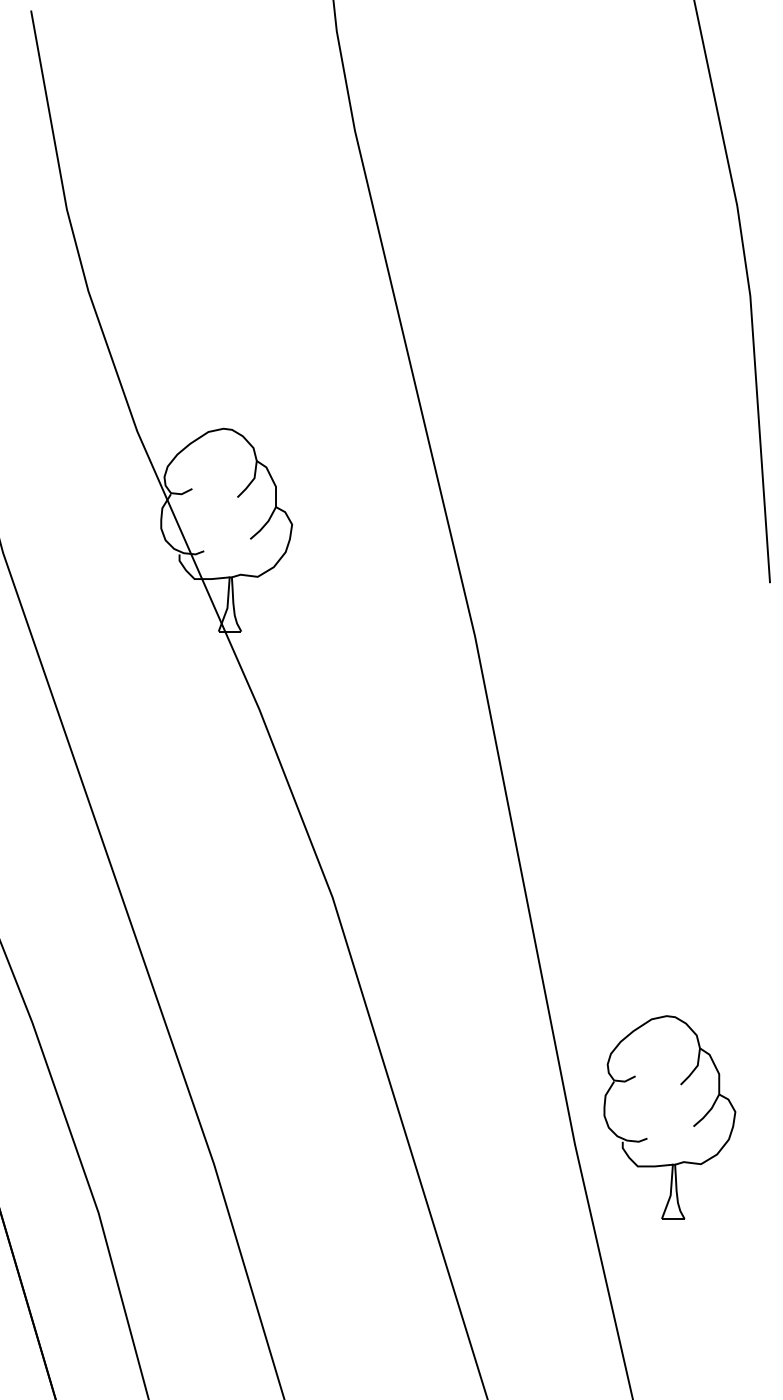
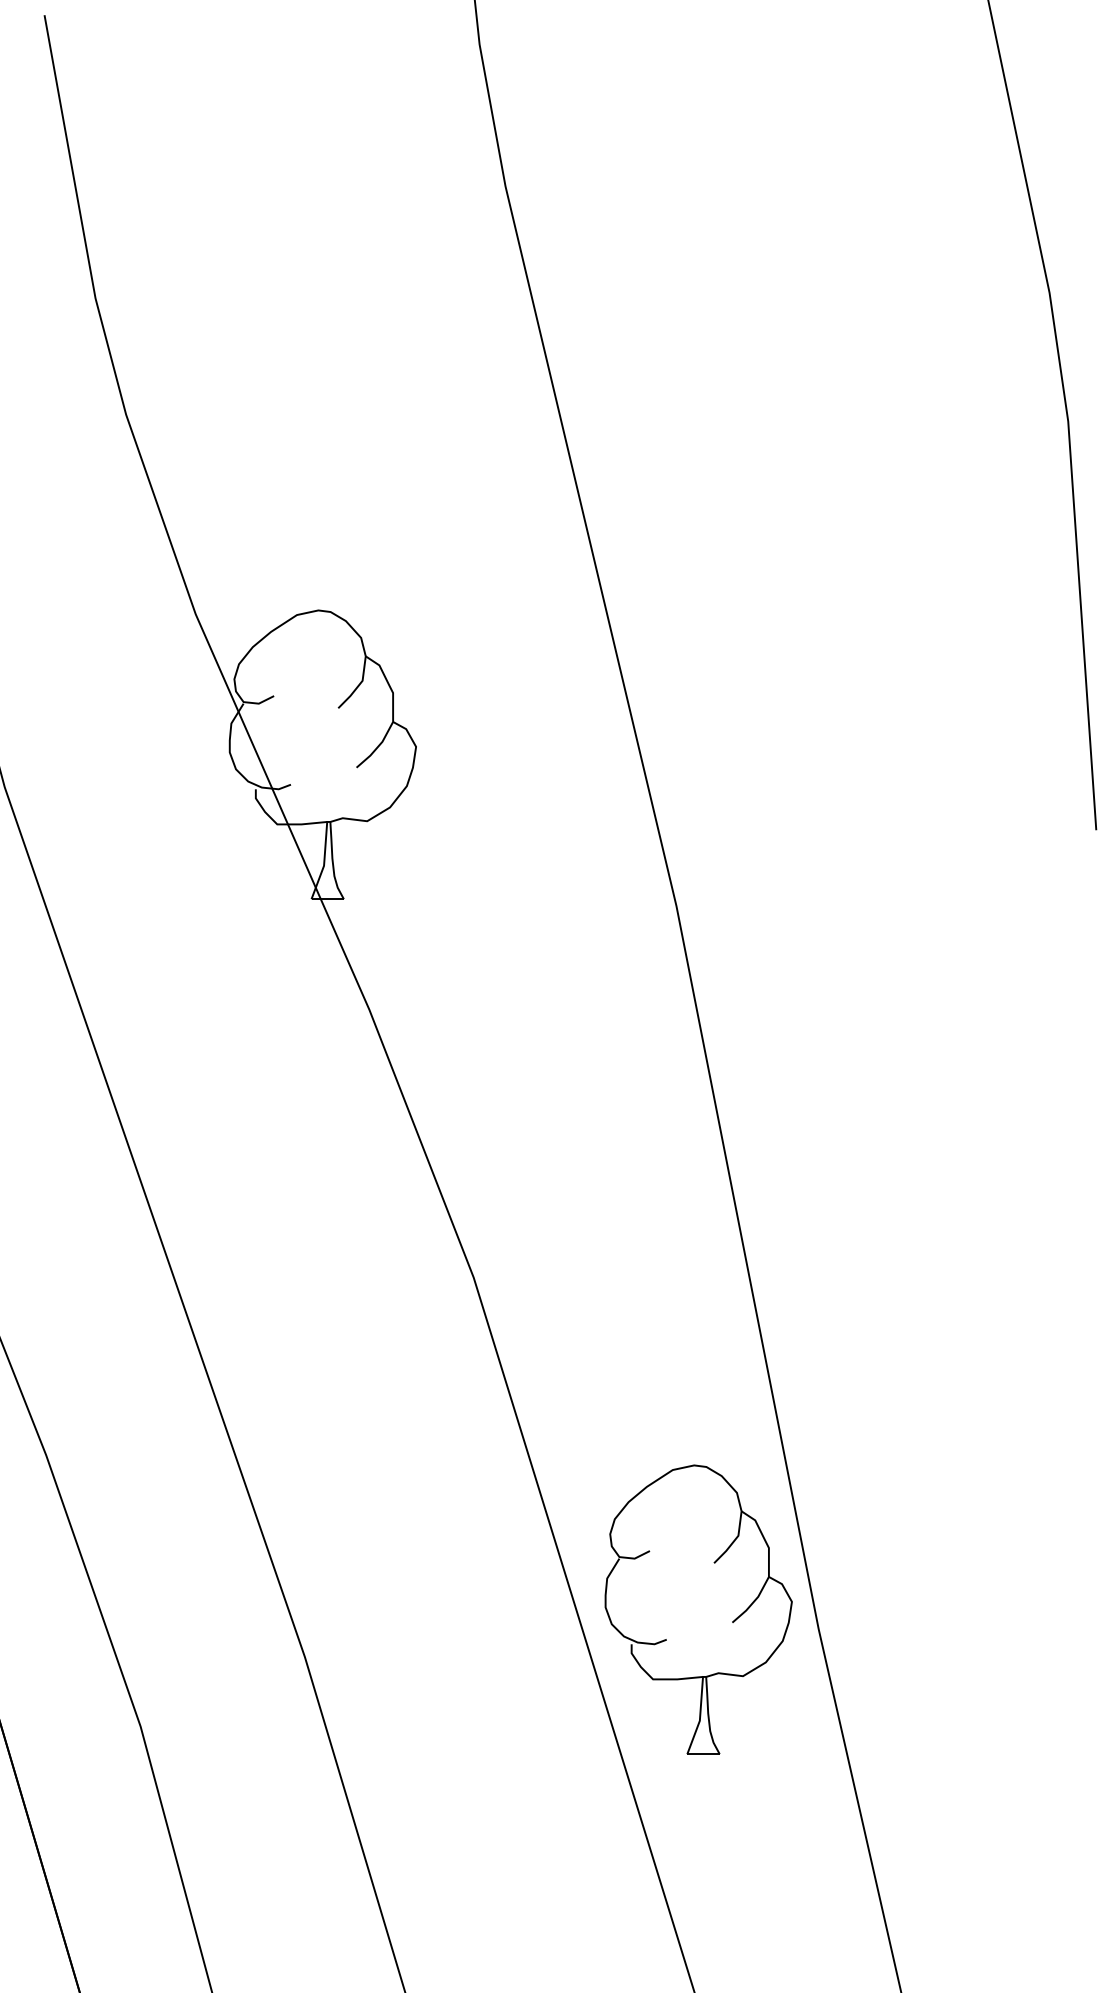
part: (693, 1125) -> (732, 1621), moved

